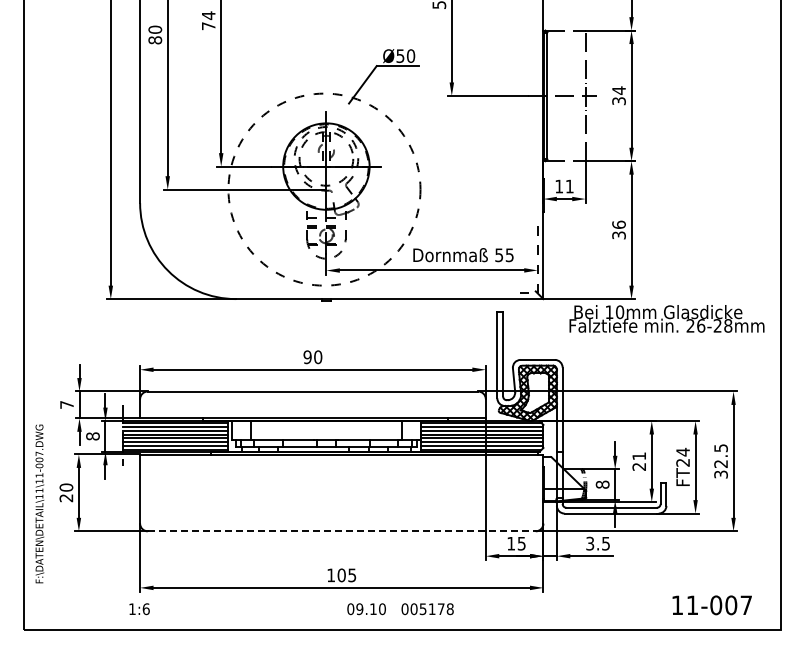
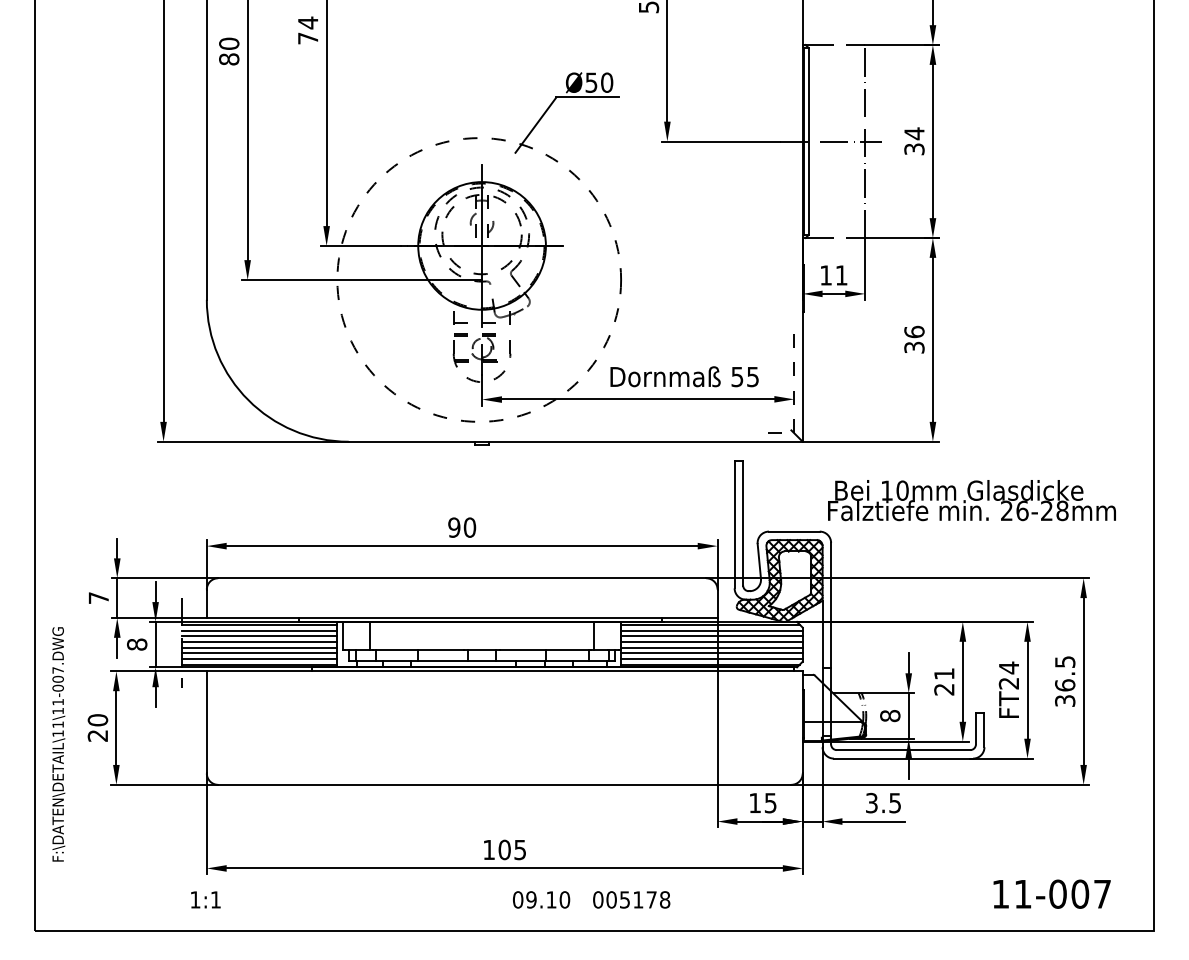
text: (666, 318) -> (971, 499), moved
text: (720, 463) -> (1064, 684), 32.5 -> 36.5
line: (341, 531) -> (504, 785), dashed -> solid
text: (145, 609) -> (214, 900), 1:6 -> 1:1

